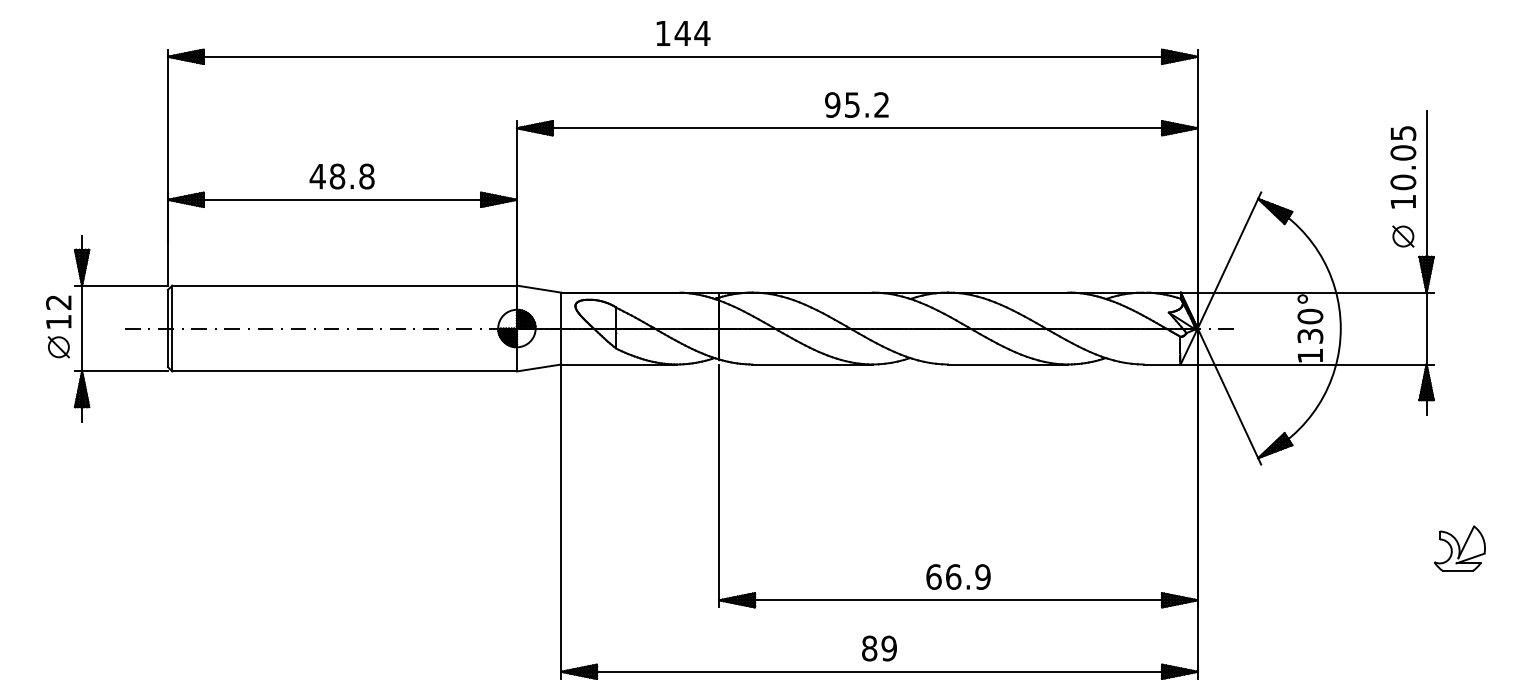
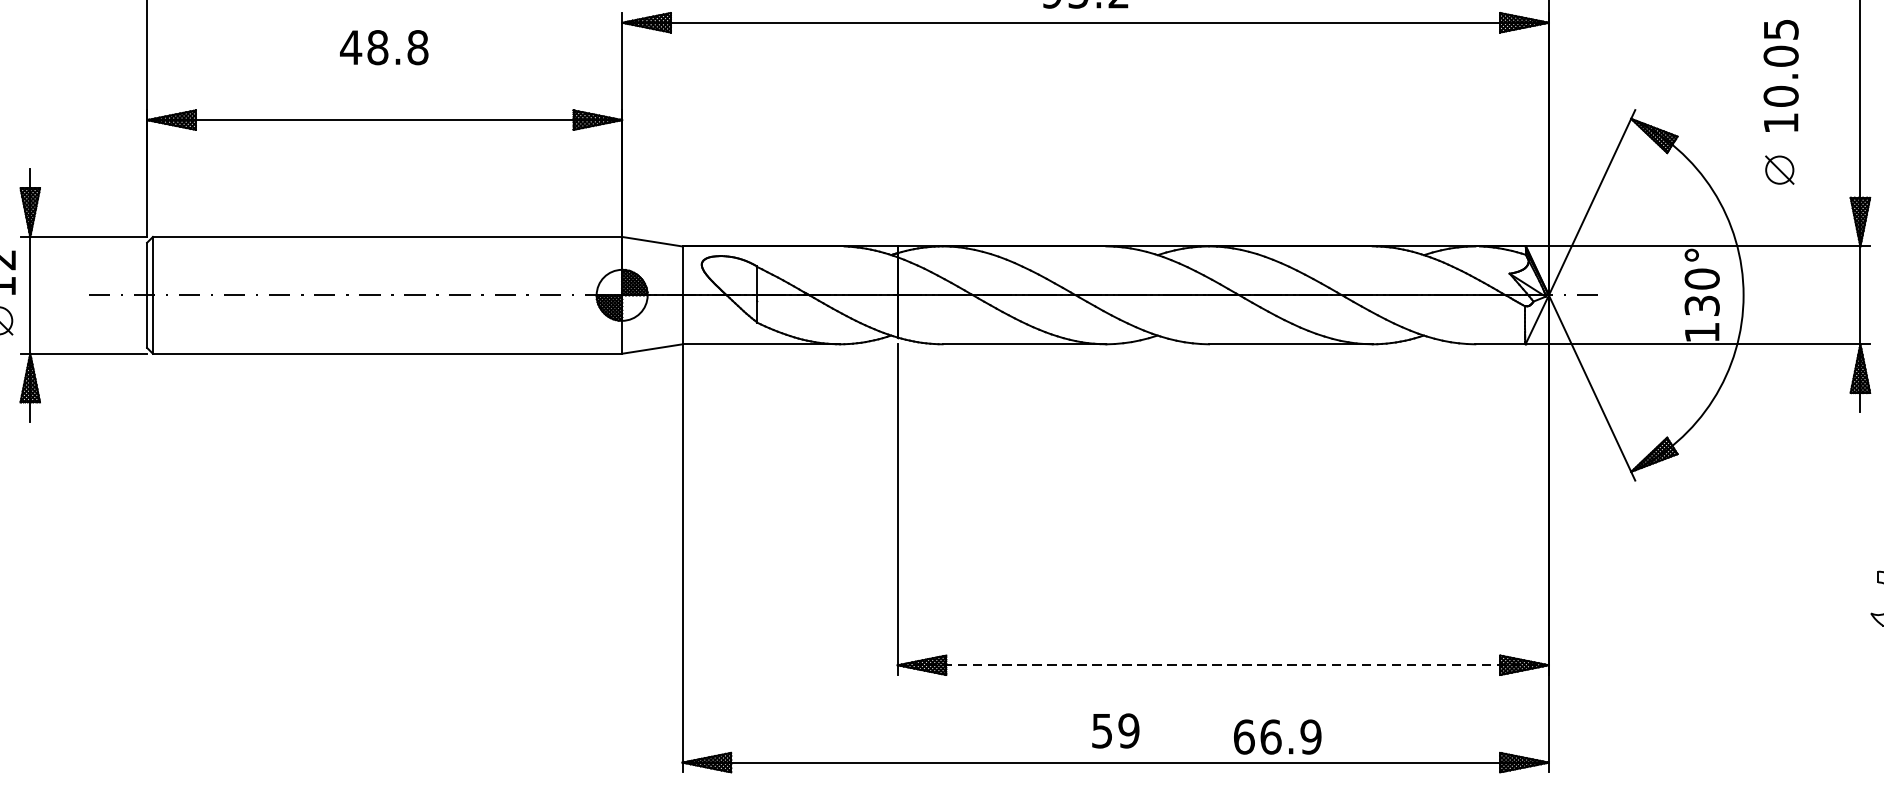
text: (1403, 167) -> (1781, 76), moved
text: (341, 176) -> (383, 47), moved
part: (1403, 236) -> (1779, 170), moved
text: (958, 576) -> (1277, 736), moved
line: (959, 600) -> (1224, 665), solid -> dashed
text: (869, 648) -> (1102, 730), 89 -> 59

